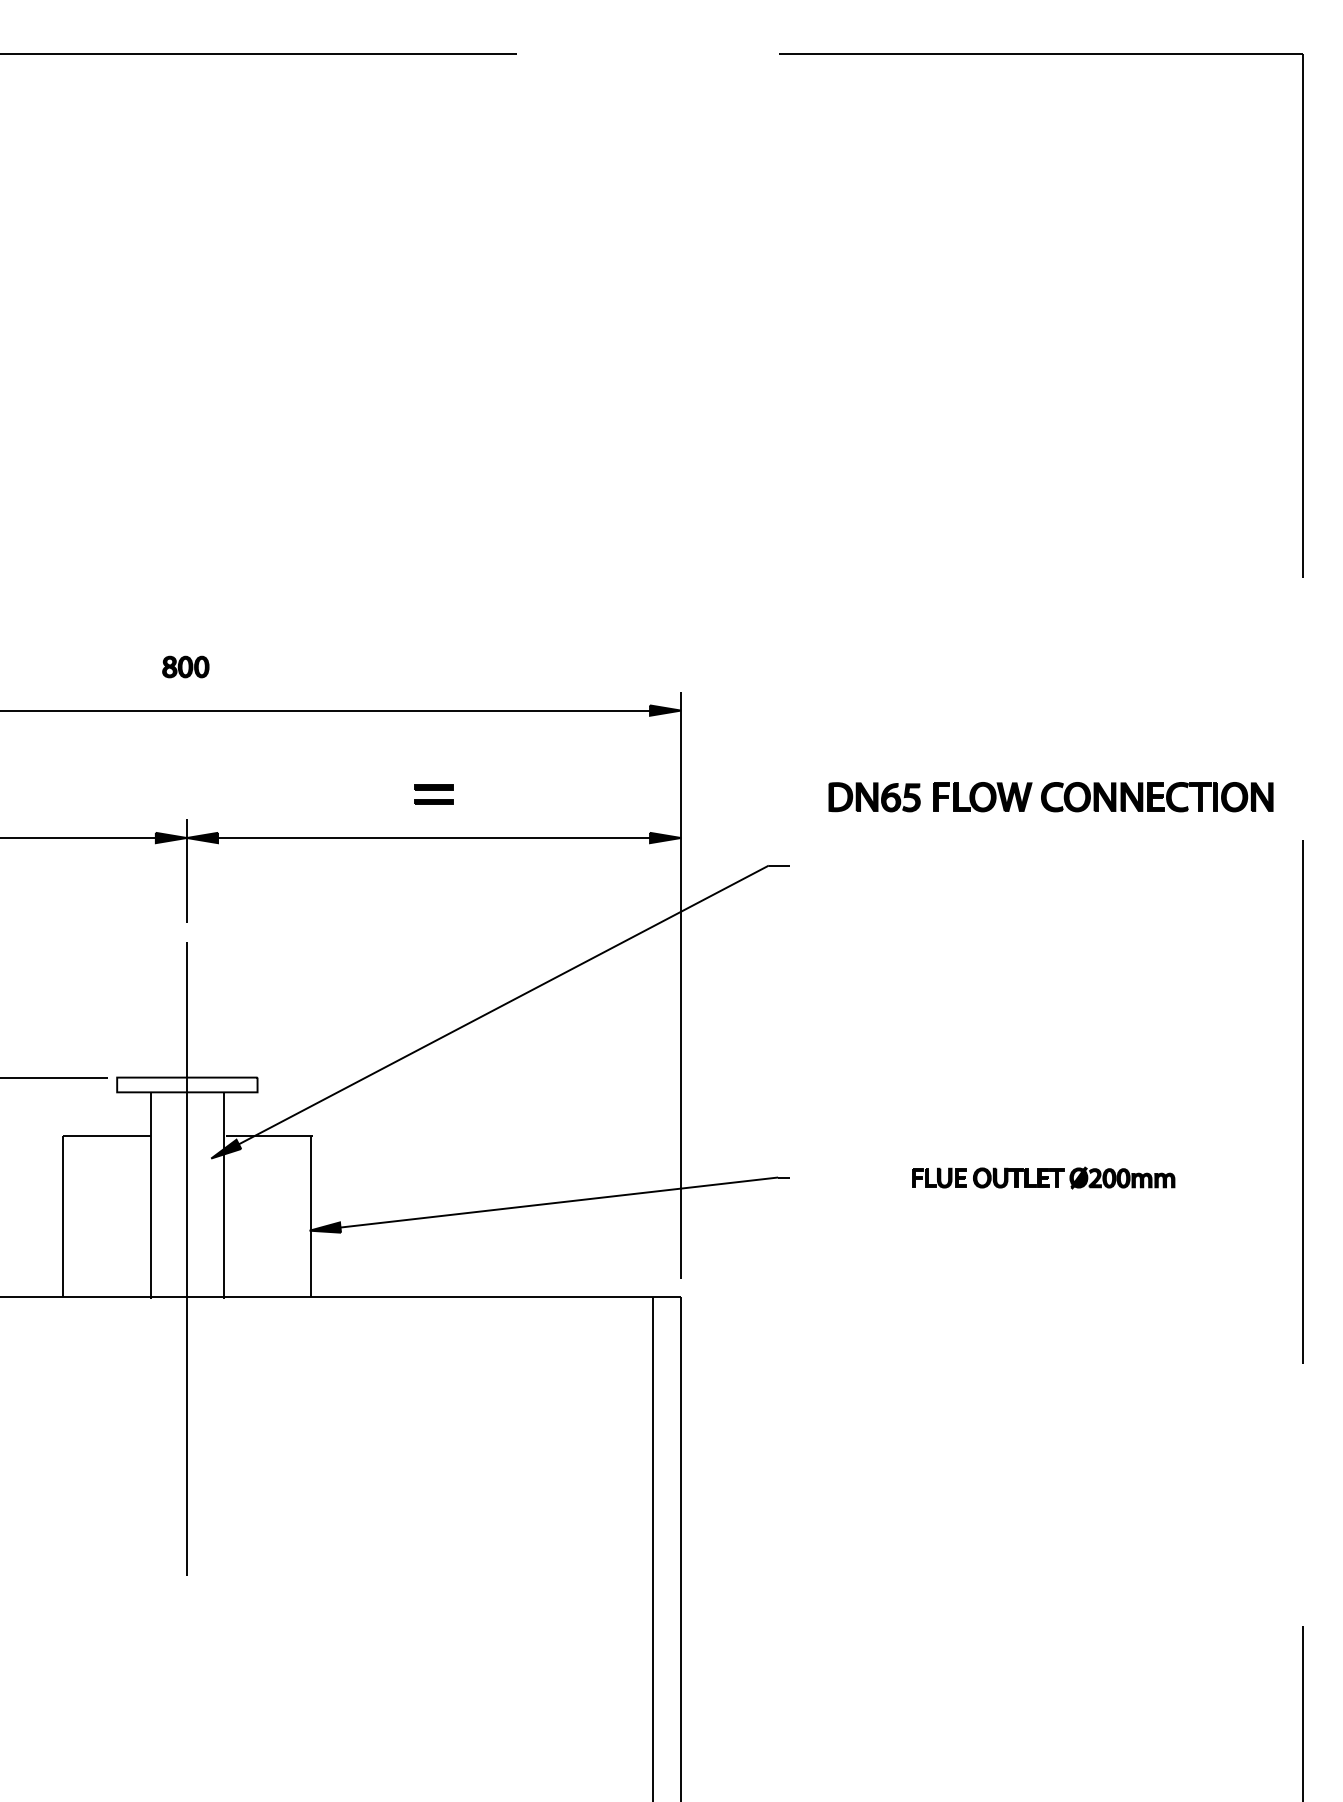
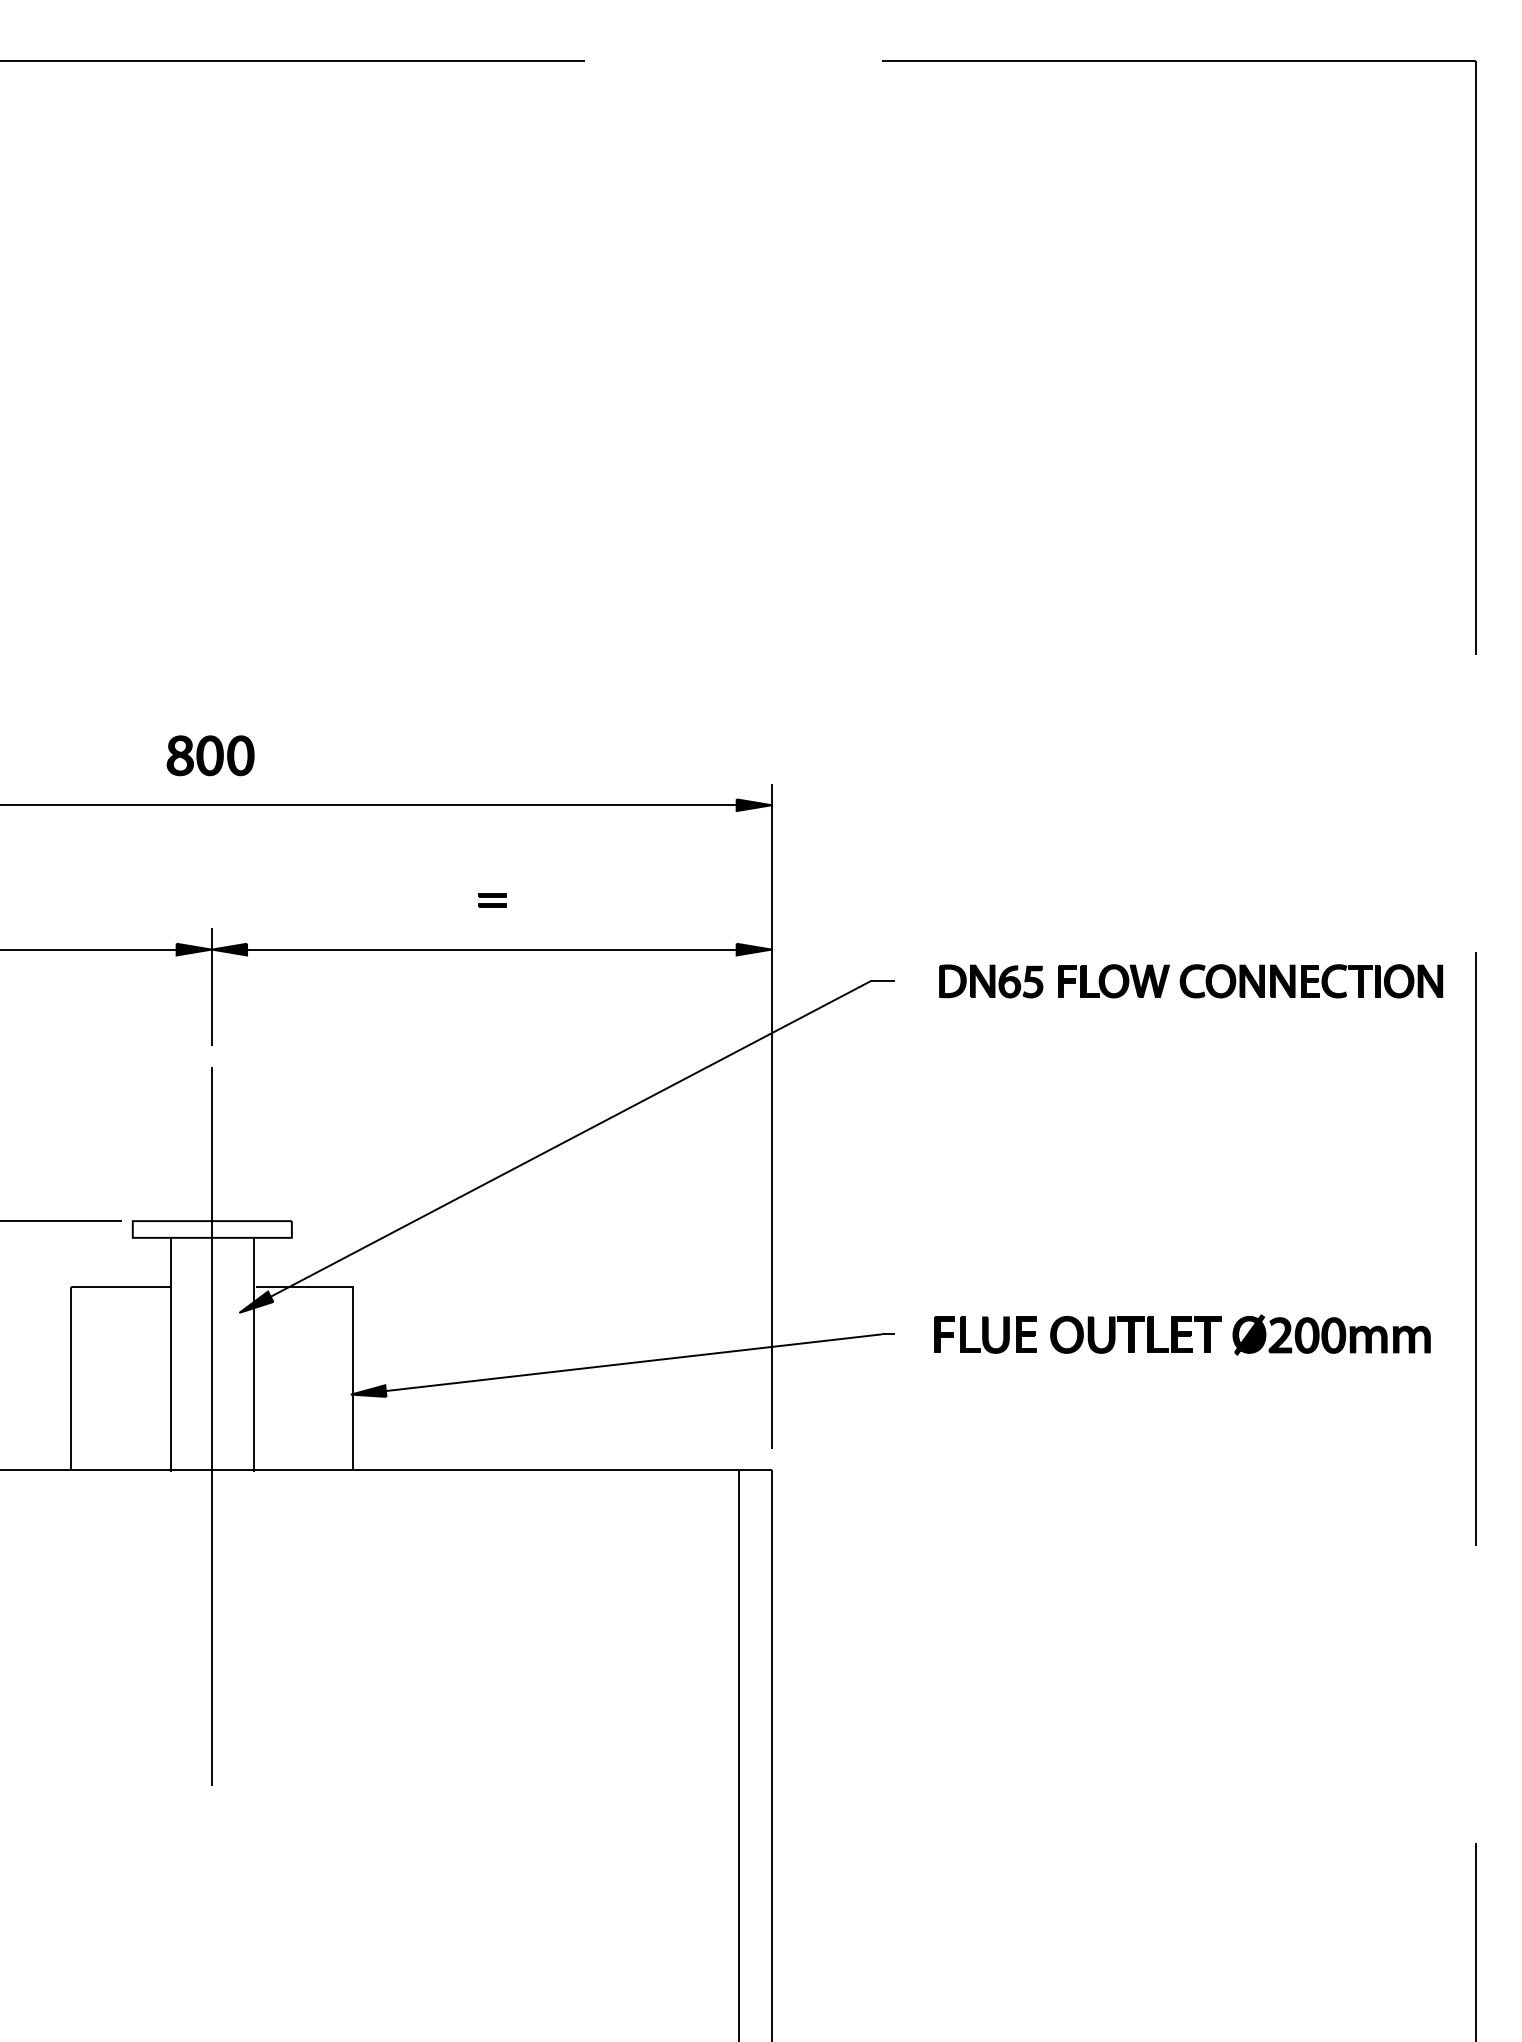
part: (185, 666) -> (210, 755), size x1.67
part: (434, 794) -> (492, 900), size x0.62
part: (1051, 797) -> (1191, 981), moved
part: (1043, 1177) -> (1182, 1334), size x1.67

